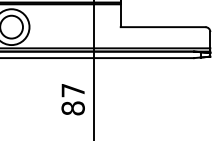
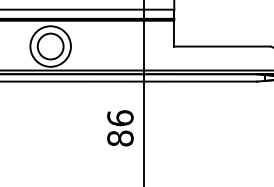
text: (73, 90) -> (120, 118), 87 -> 86

